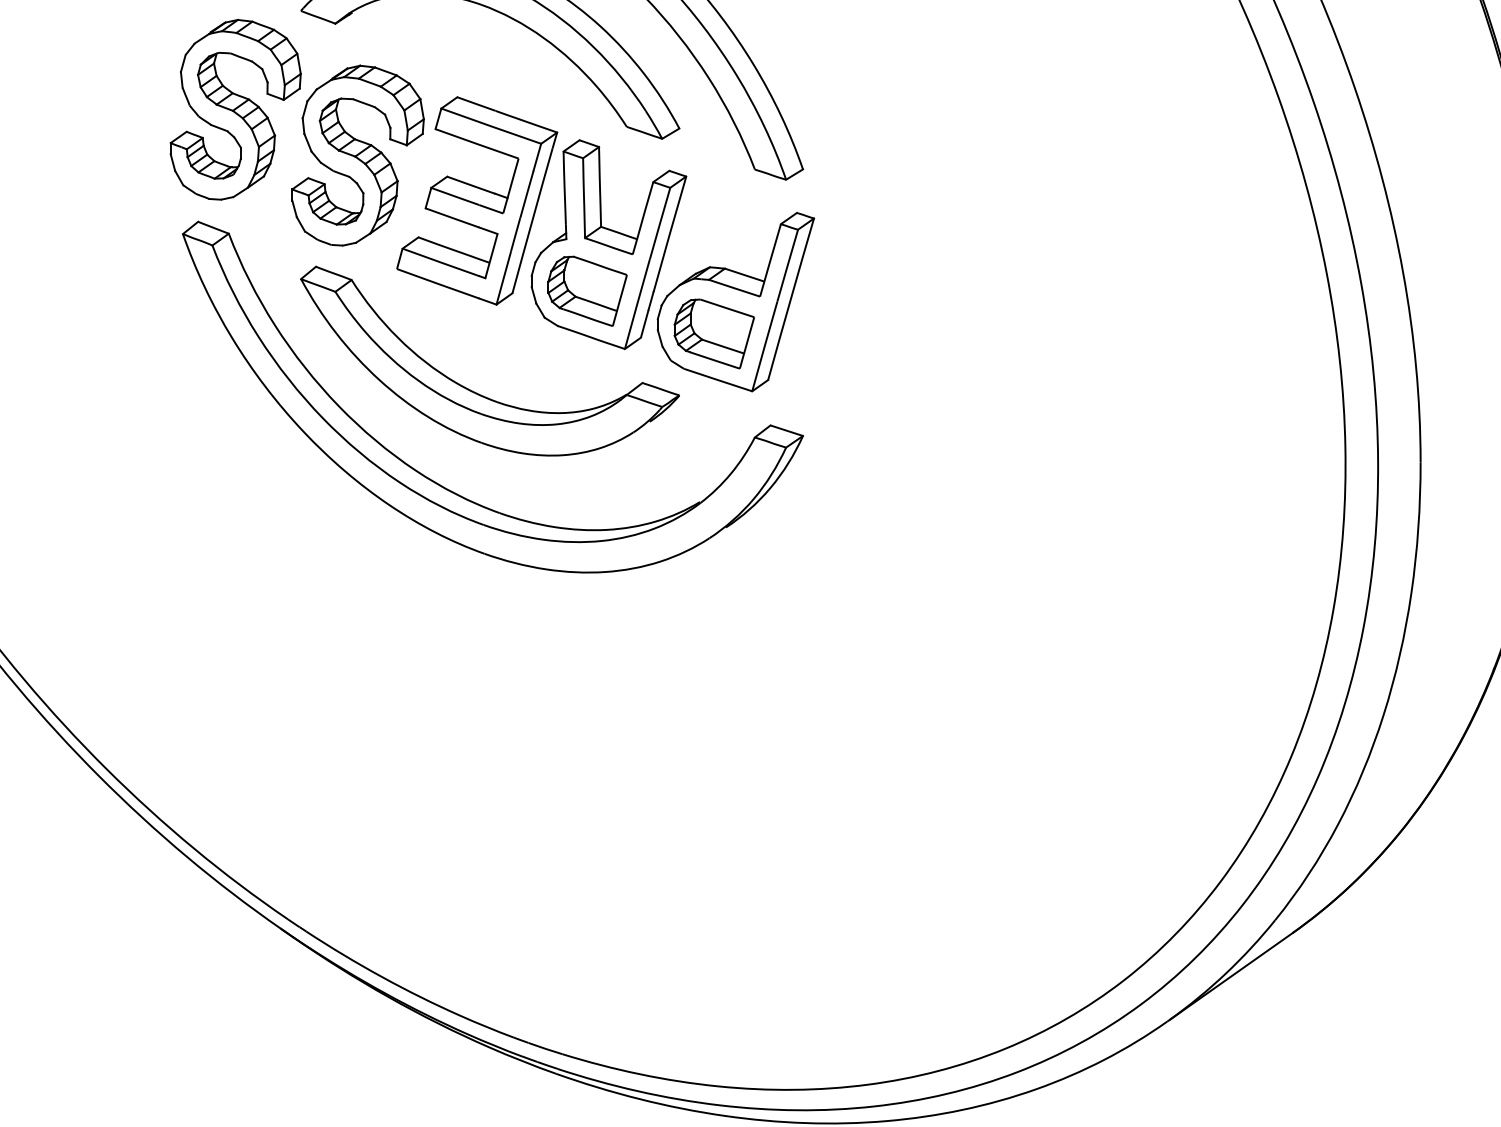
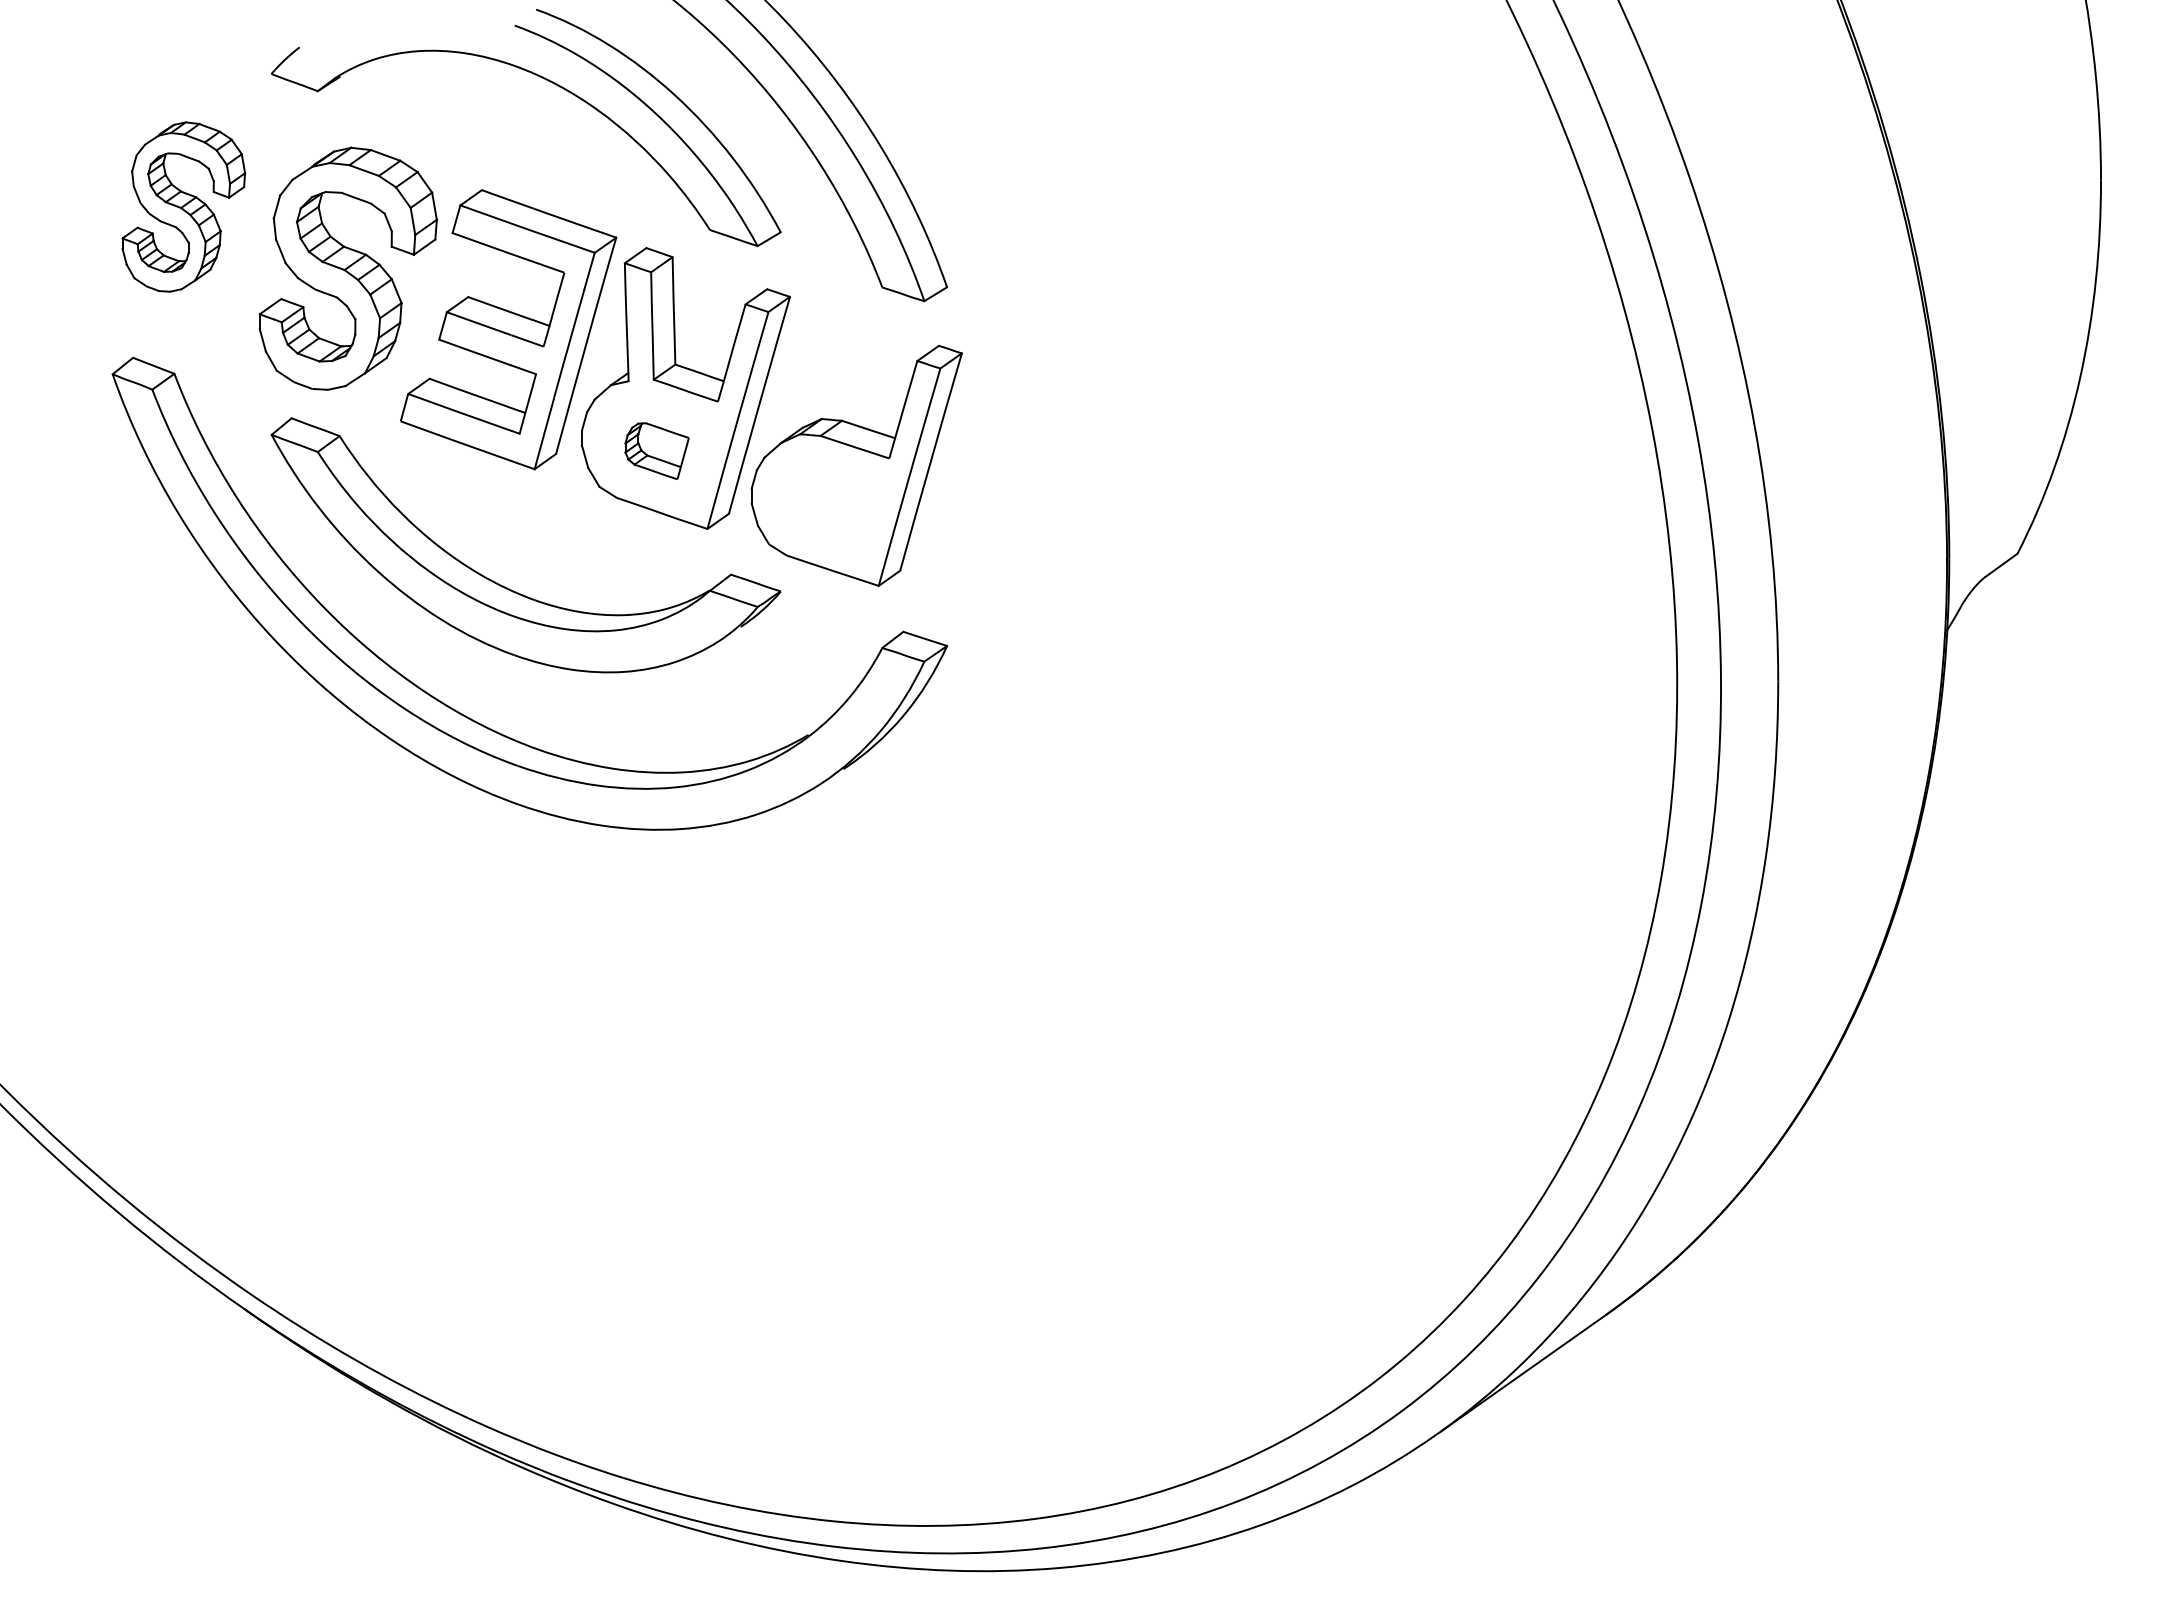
part: (235, 109) -> (183, 206), size x0.7
part: (587, 290) -> (656, 450), size x0.6
part: (714, 333) -> (827, 508), removed

